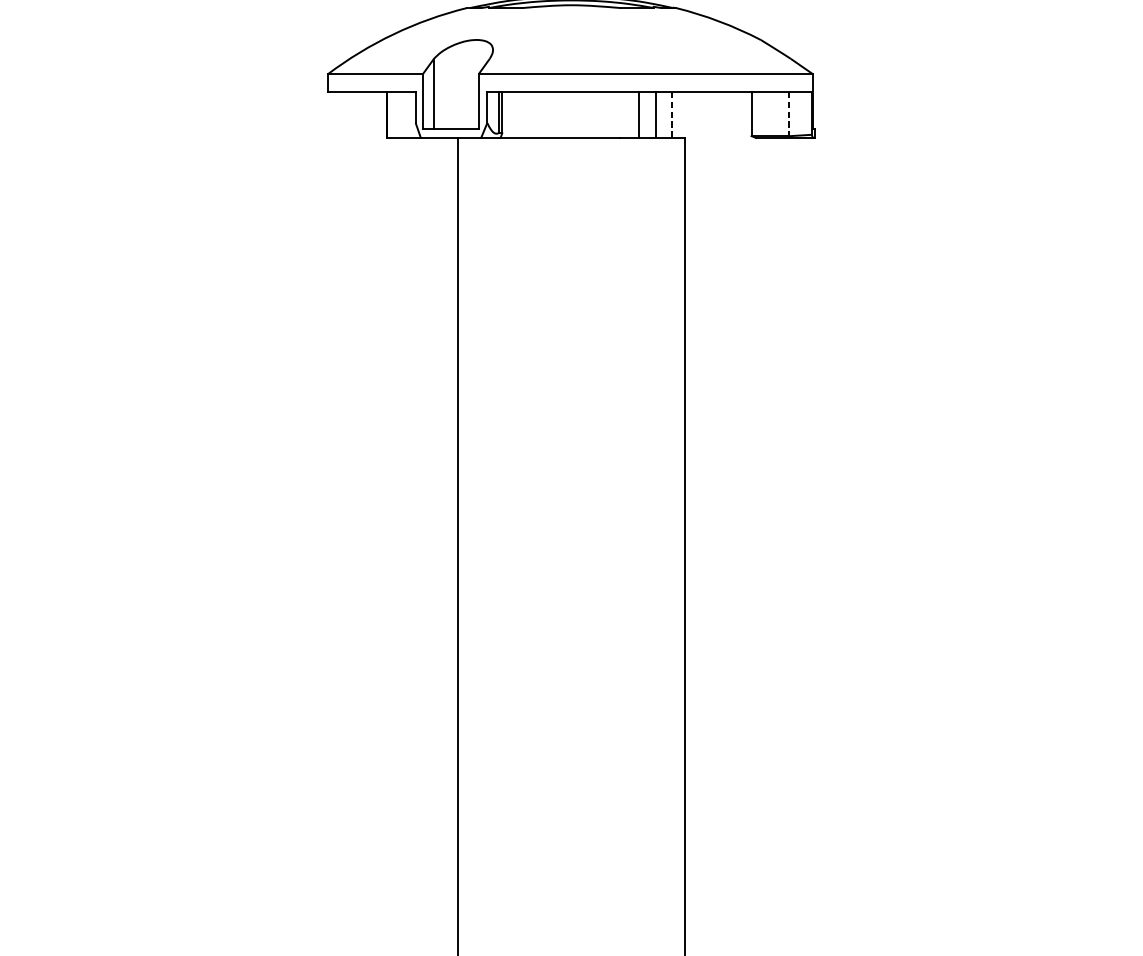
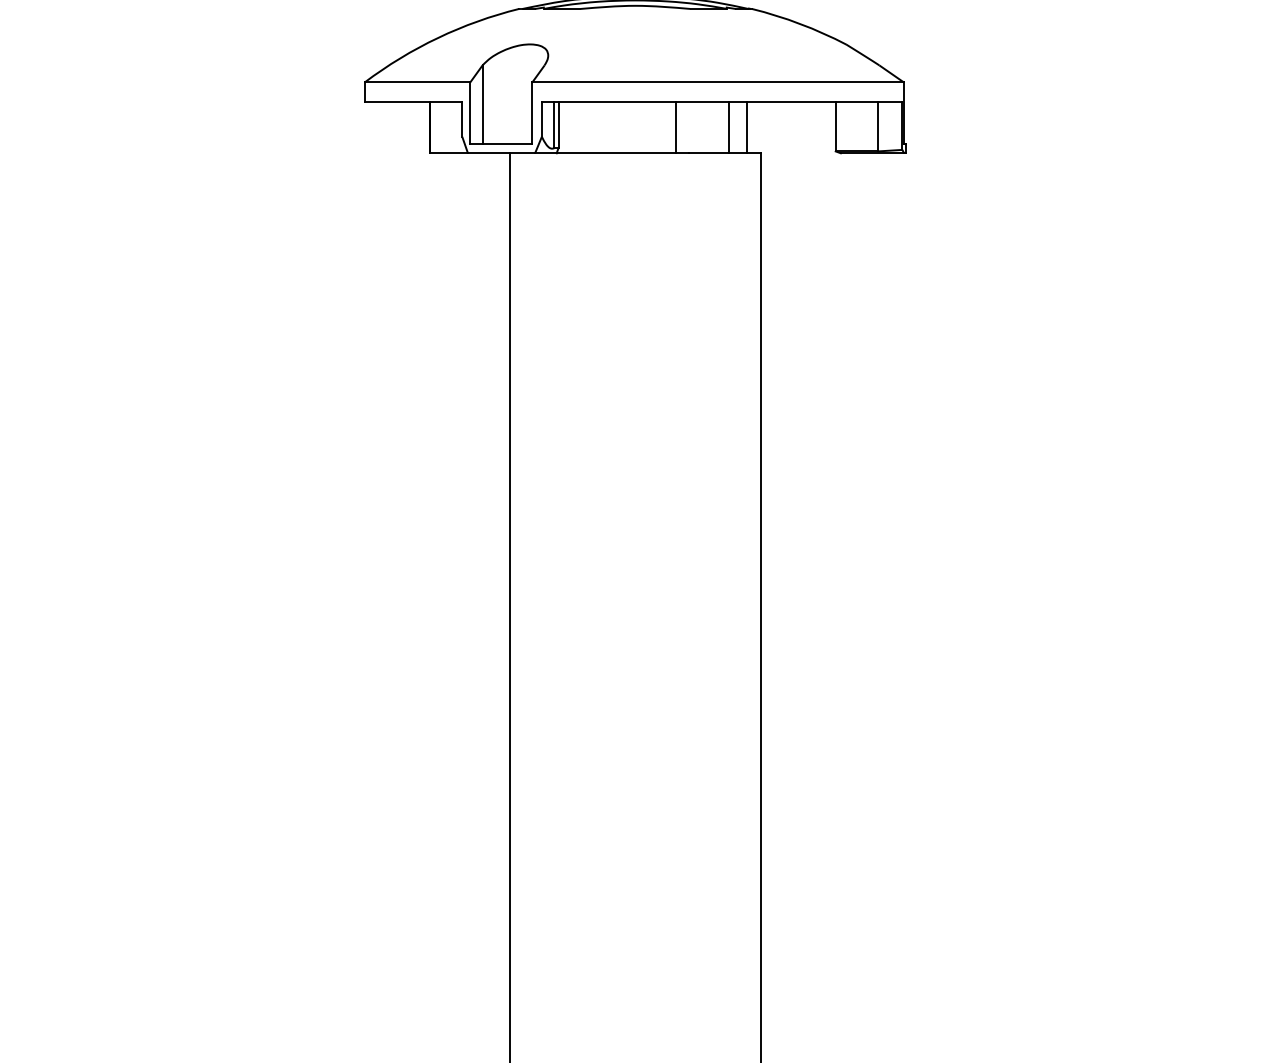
line: (789, 113) -> (877, 126), dashed -> solid
line: (638, 114) -> (676, 127), moved
line: (672, 114) -> (747, 127), dashed -> solid

